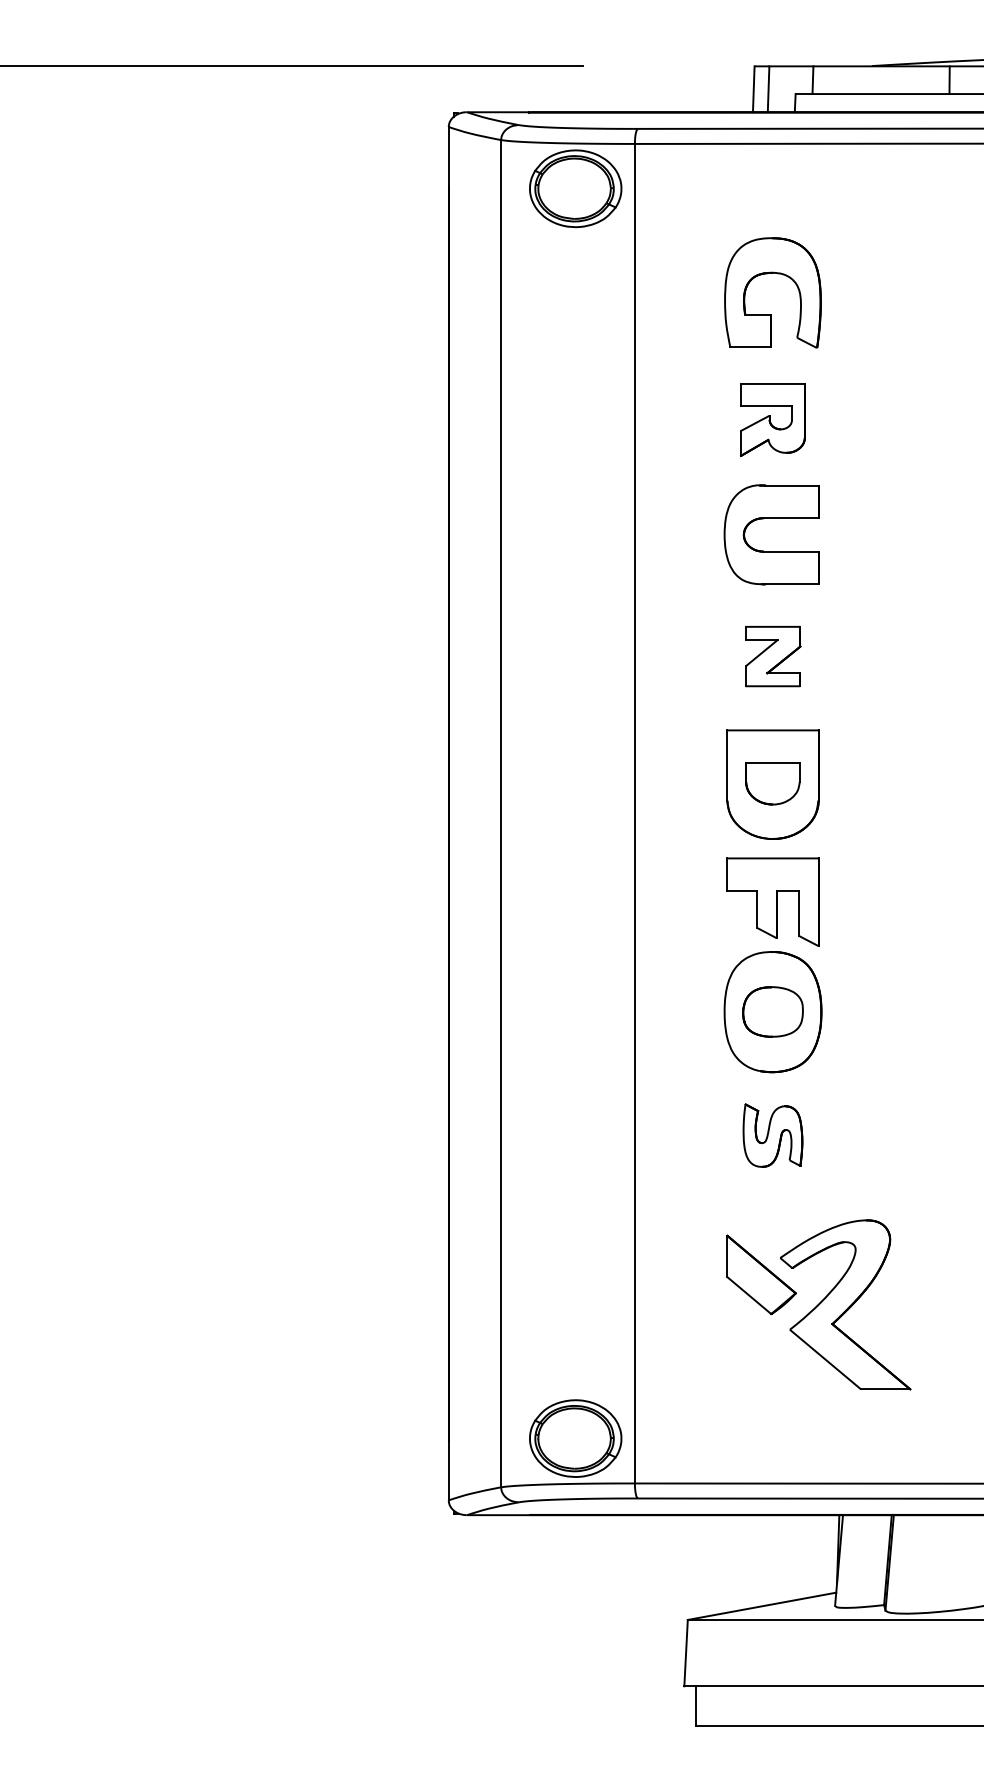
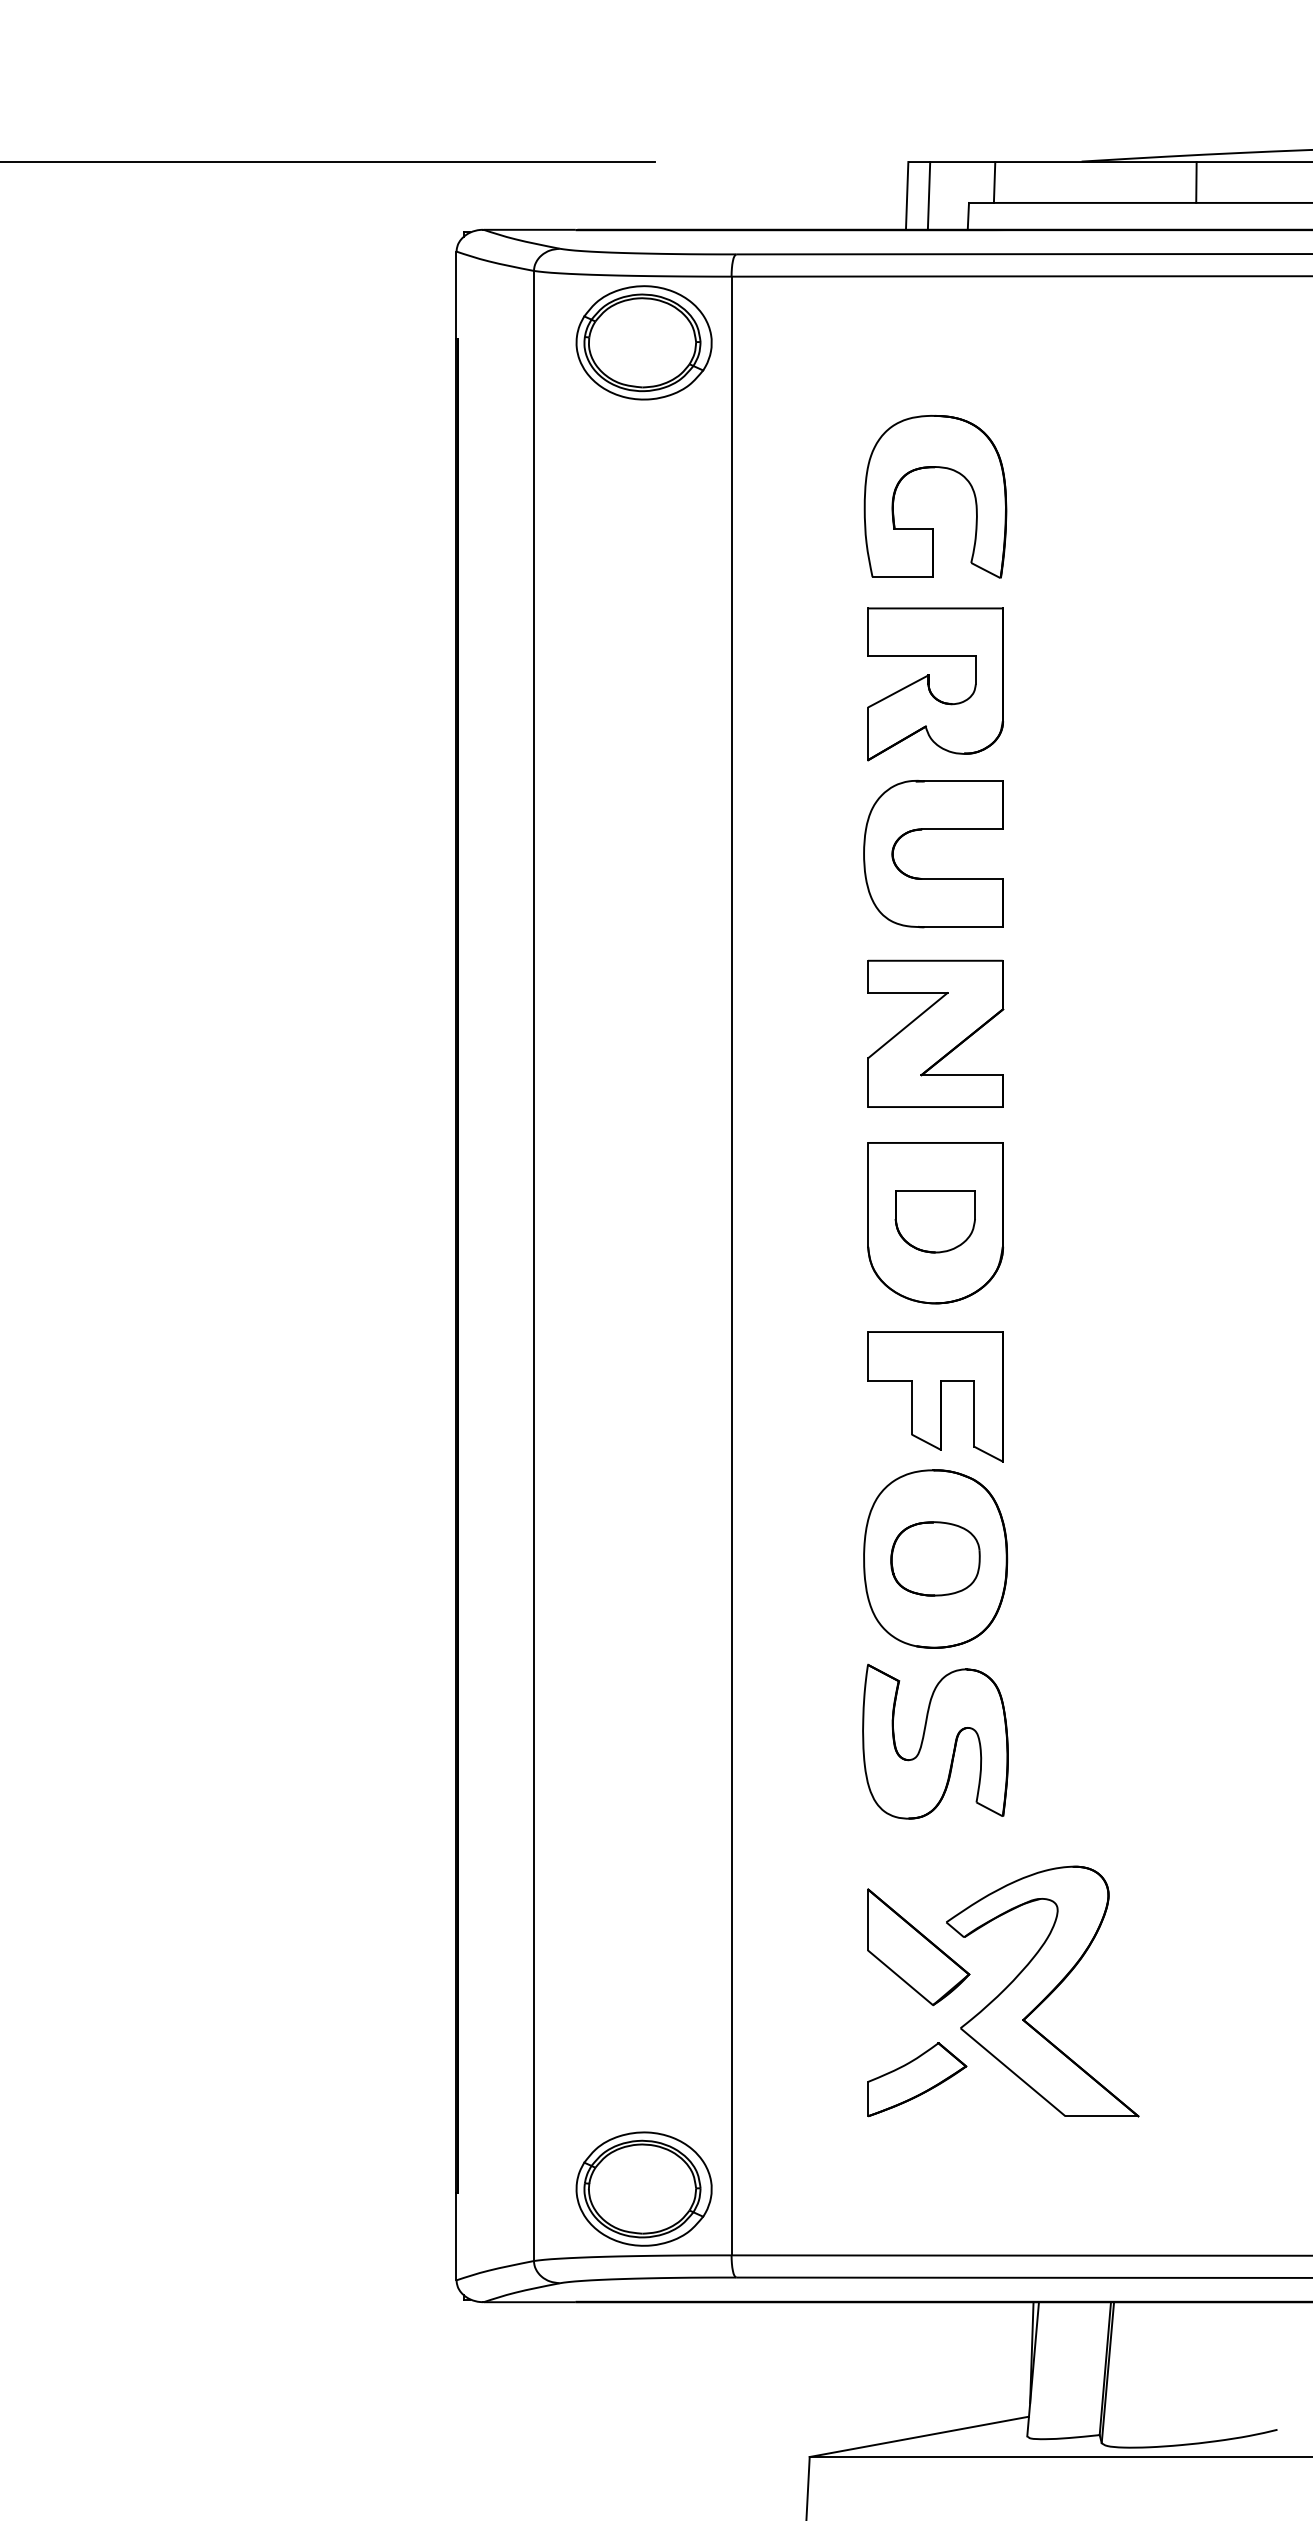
part: (772, 419) -> (934, 683), size x1.43
part: (772, 656) -> (934, 1033), size x1.67
part: (772, 1135) -> (934, 1741), size x1.67
part: (760, 1364) -> (917, 2079), added

